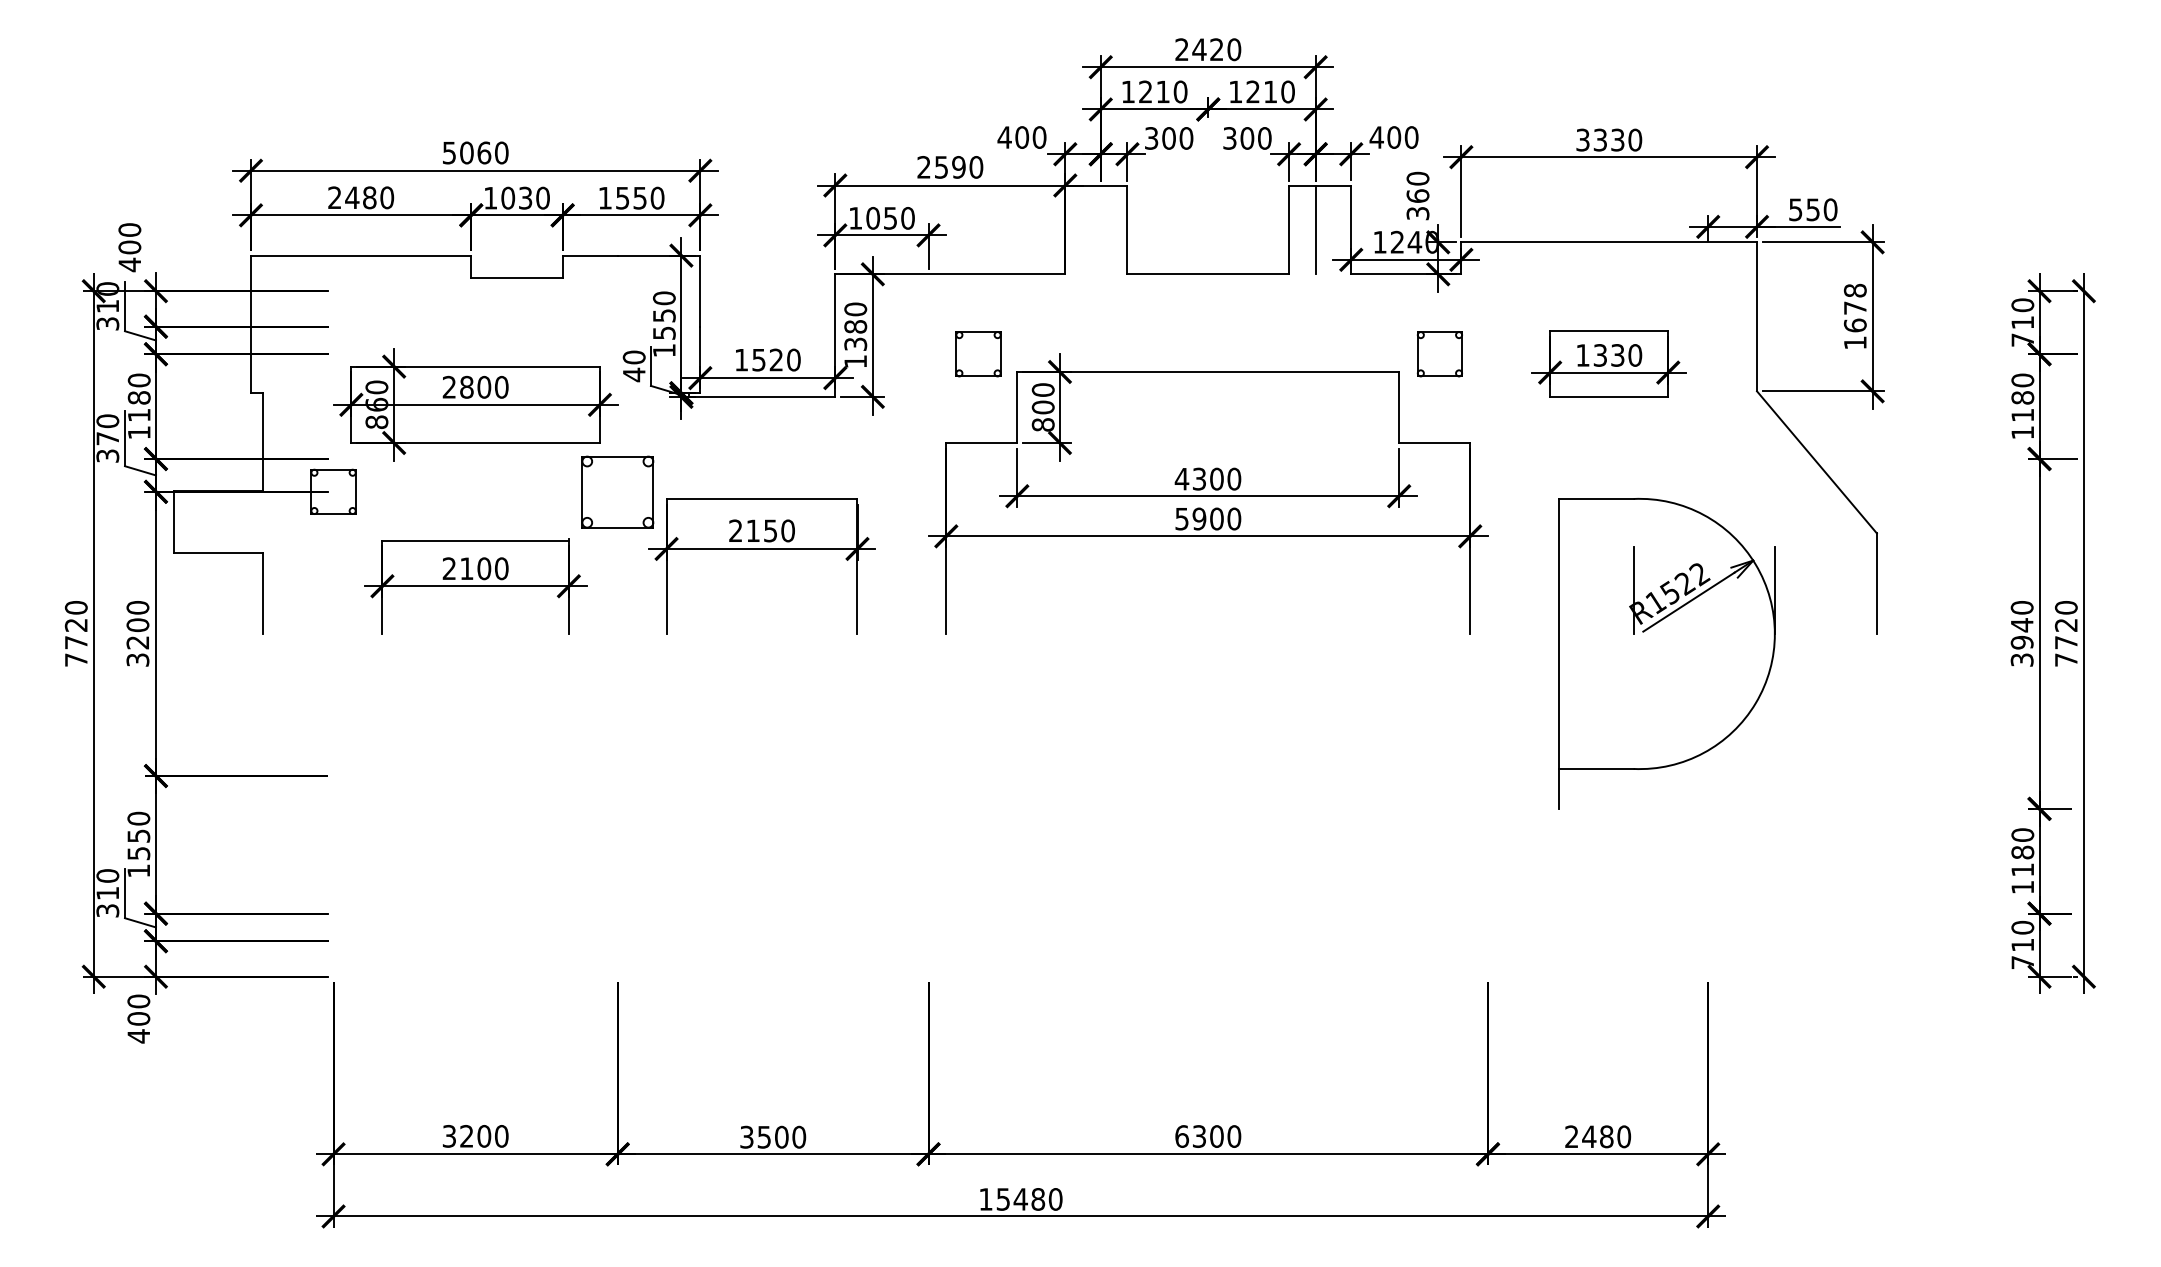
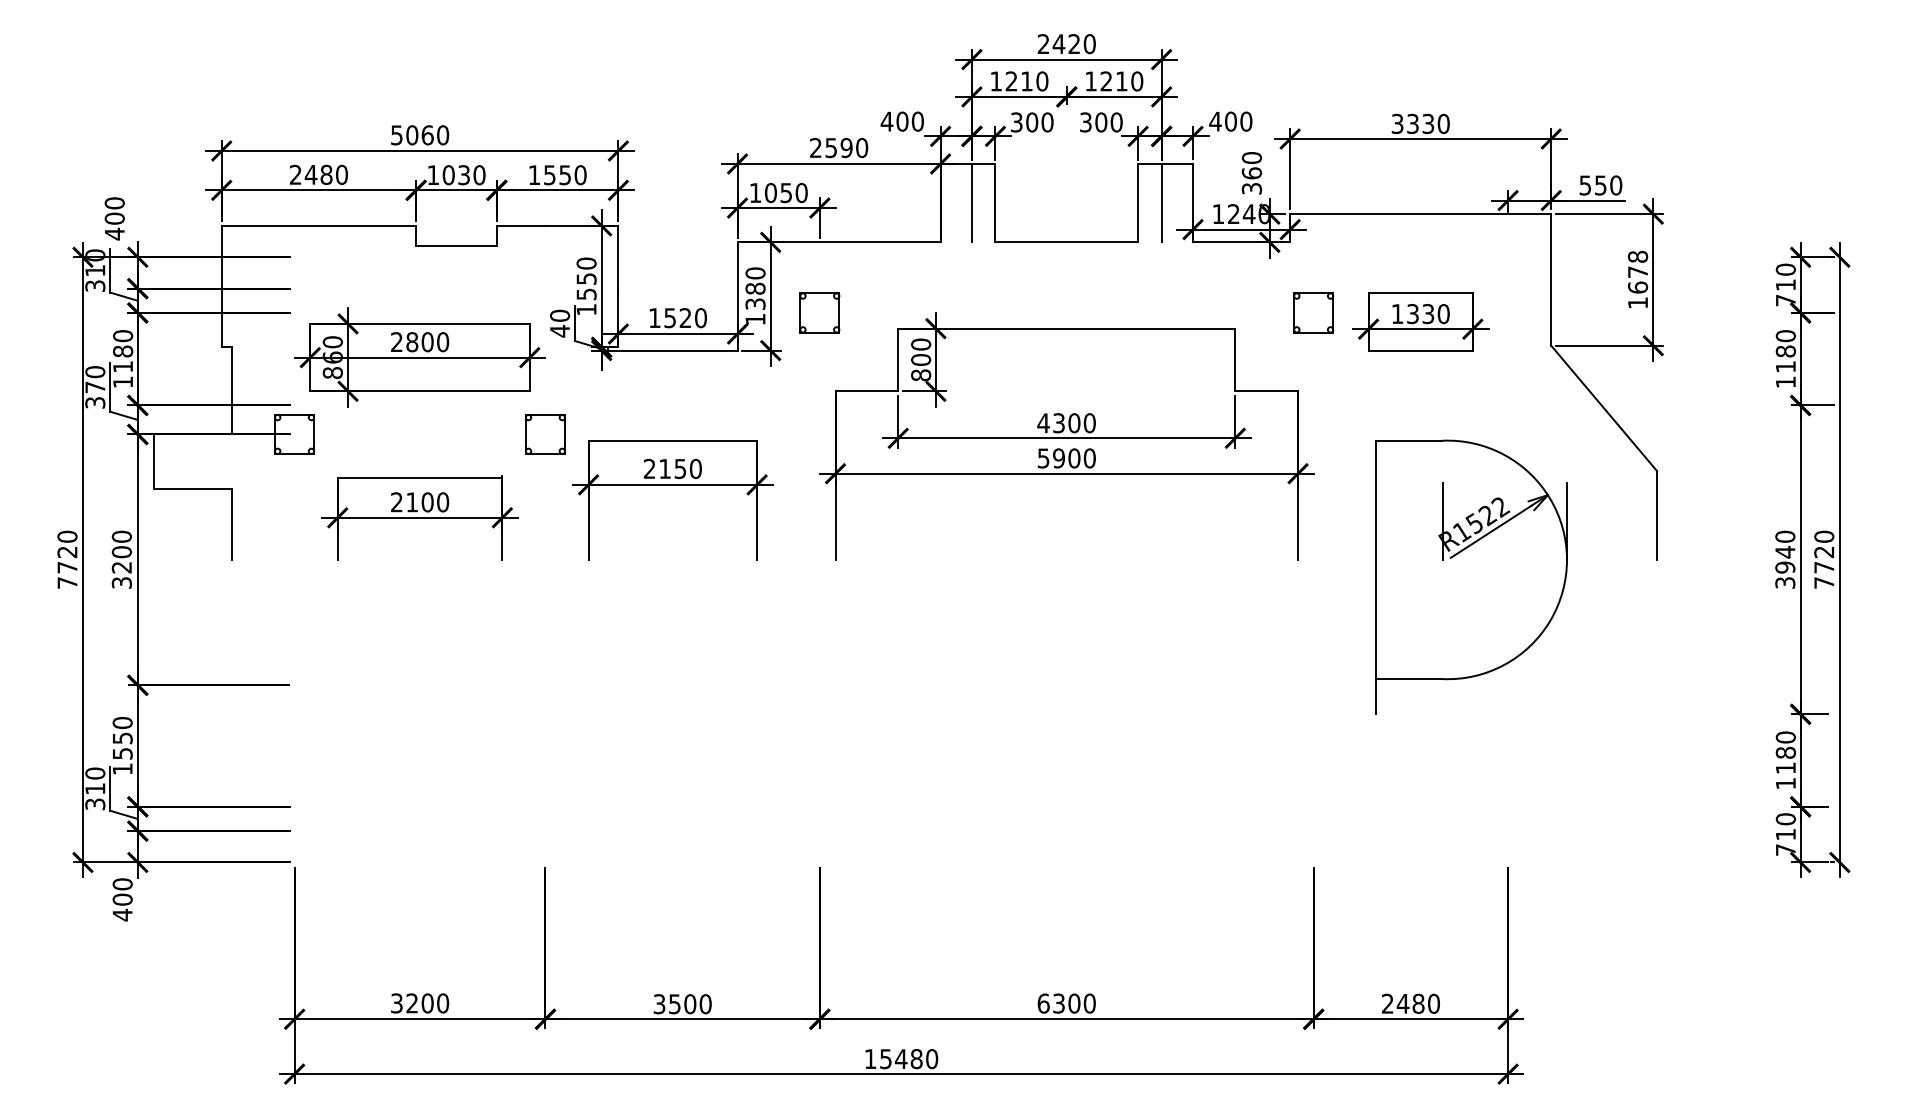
line: (1100, 230) -> (971, 203), added
part: (978, 354) -> (819, 313), moved
part: (1439, 354) -> (1313, 313), moved
part: (617, 491) -> (545, 434), size x0.62

